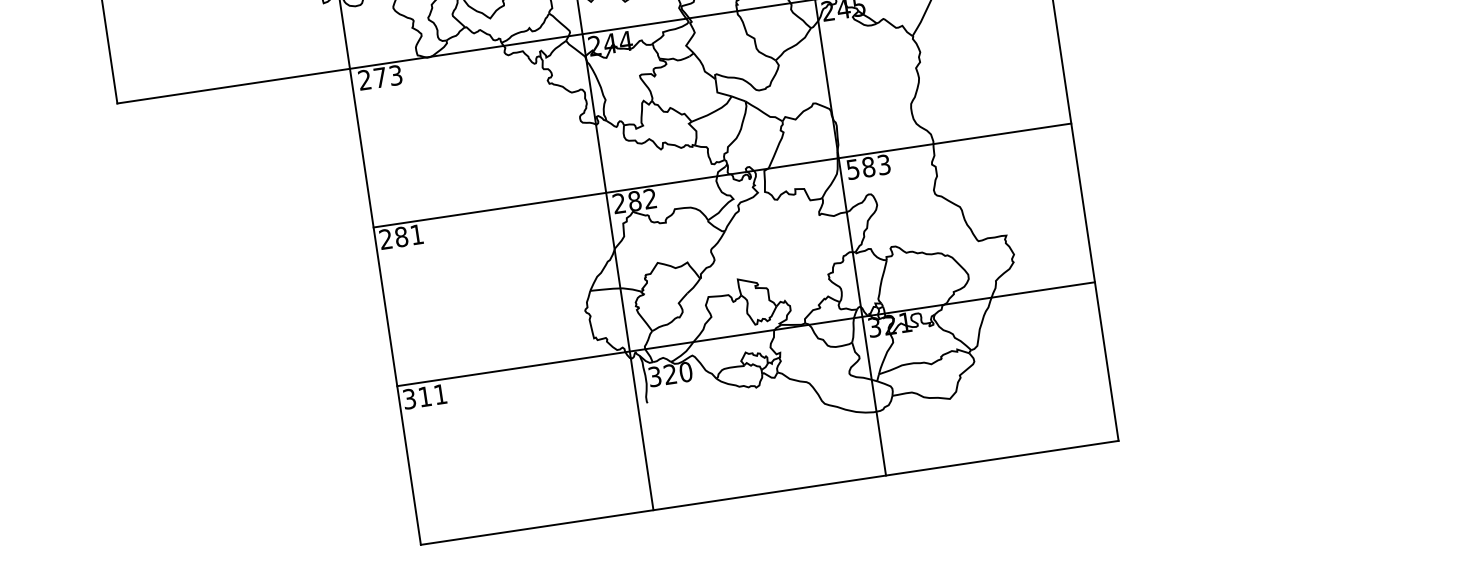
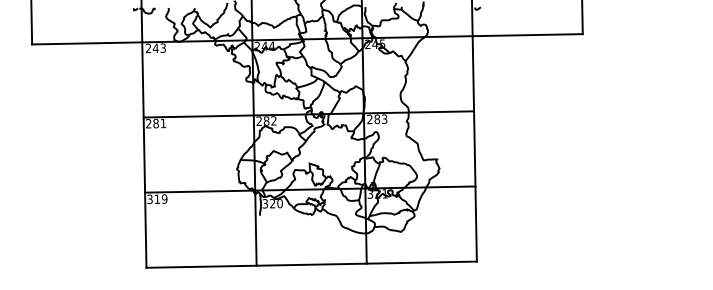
text: (379, 76) -> (155, 47), 273 -> 243
text: (852, 169) -> (369, 119), 583 -> 283
text: (439, 393) -> (164, 198), 311 -> 319

